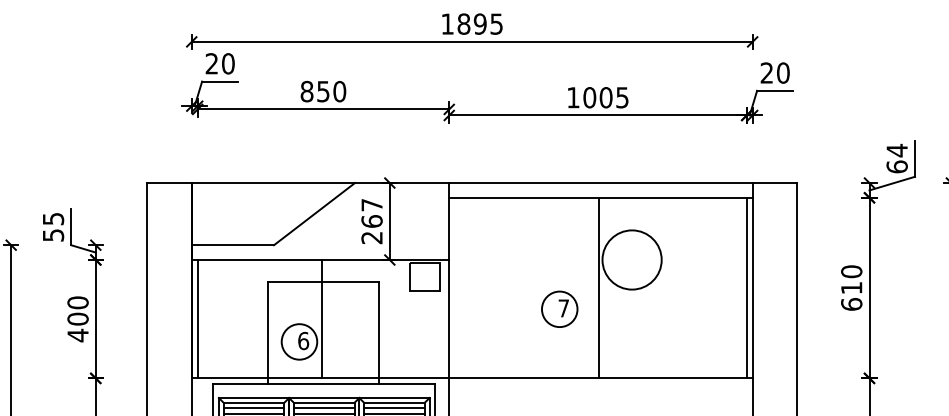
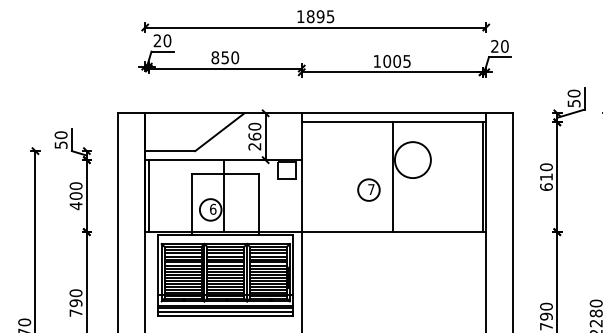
text: (896, 158) -> (573, 98), 64 -> 50
text: (371, 204) -> (254, 126), 267 -> 260
text: (52, 219) -> (60, 135), 55 -> 50

